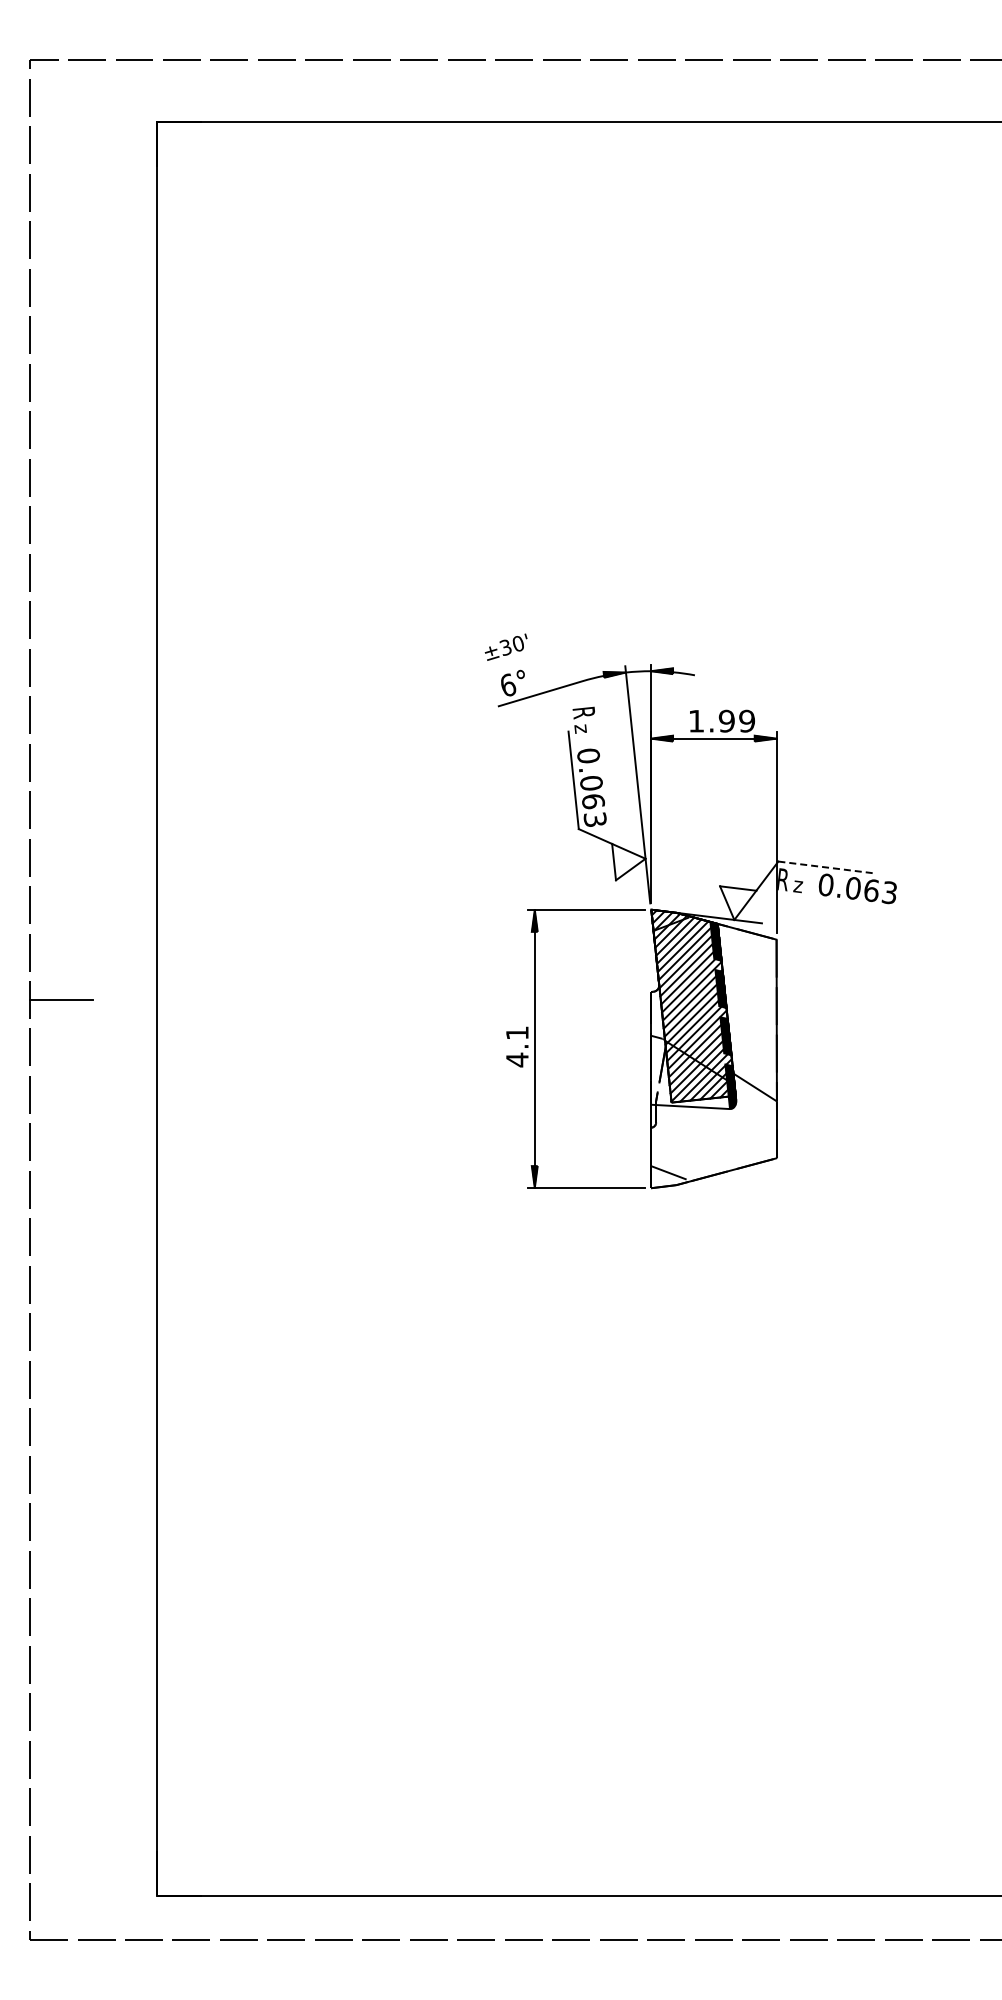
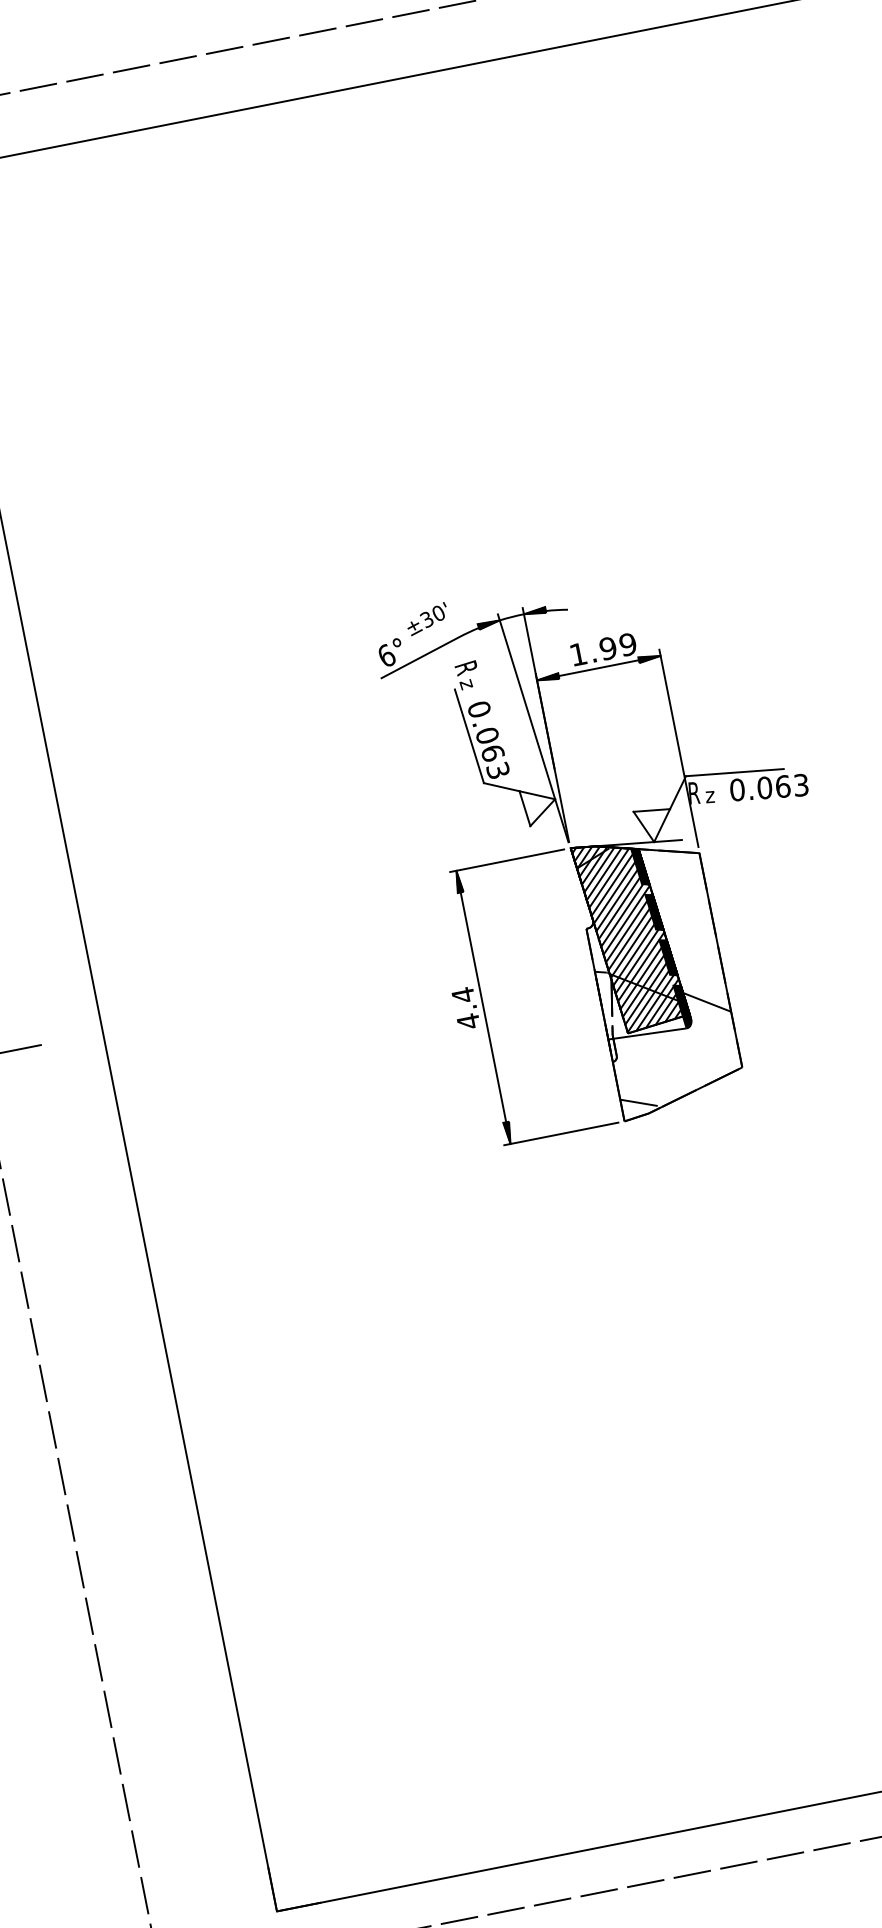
text: (505, 646) -> (426, 618), moved
line: (827, 867) -> (735, 772), dashed -> solid
text: (517, 1032) -> (463, 994), 4.1 -> 4.4

